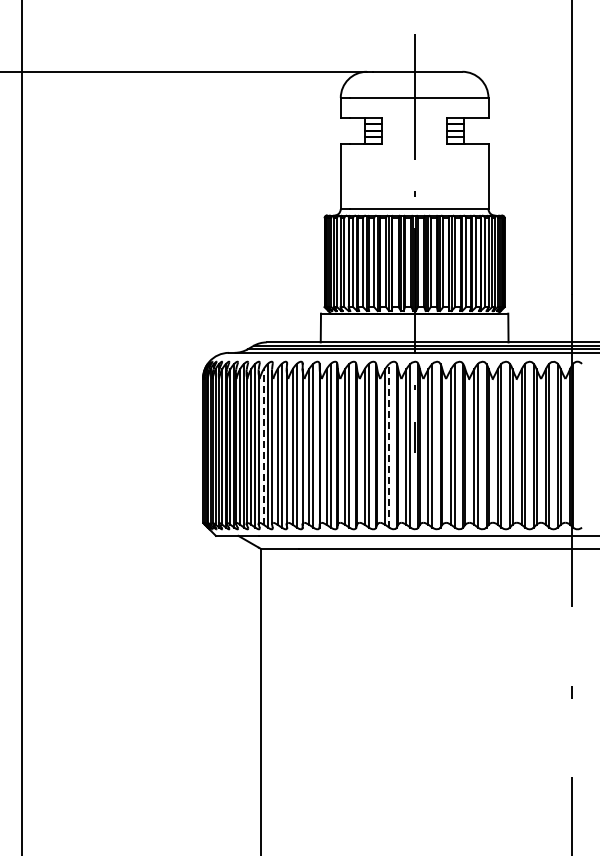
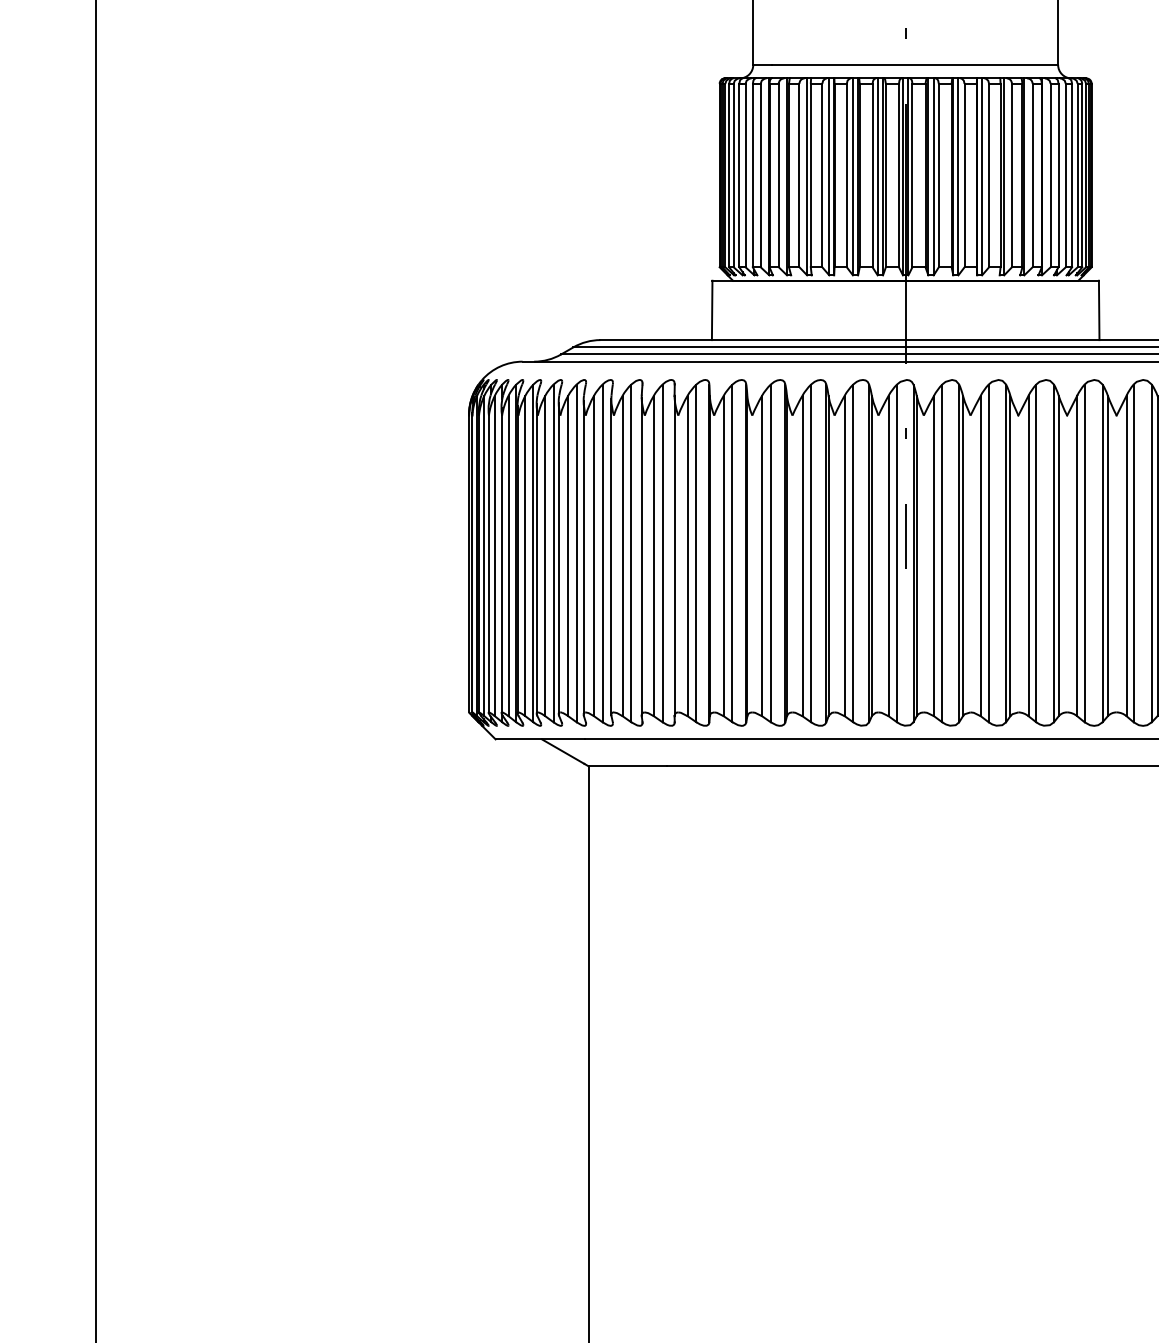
line: (389, 445) -> (853, 552), dashed -> solid
line: (263, 447) -> (593, 556), dashed -> solid

